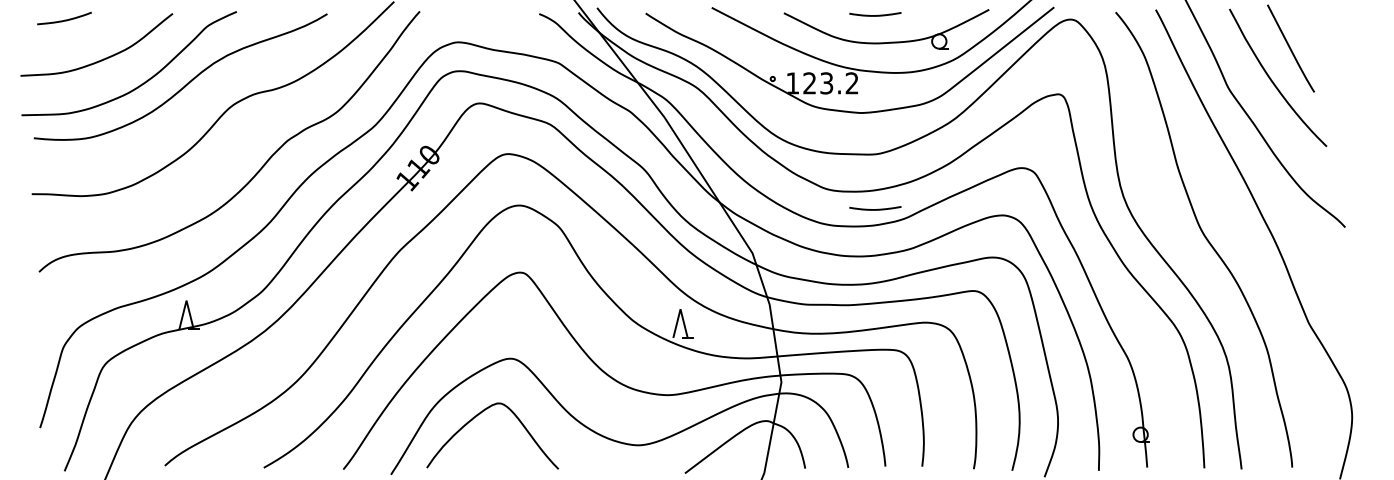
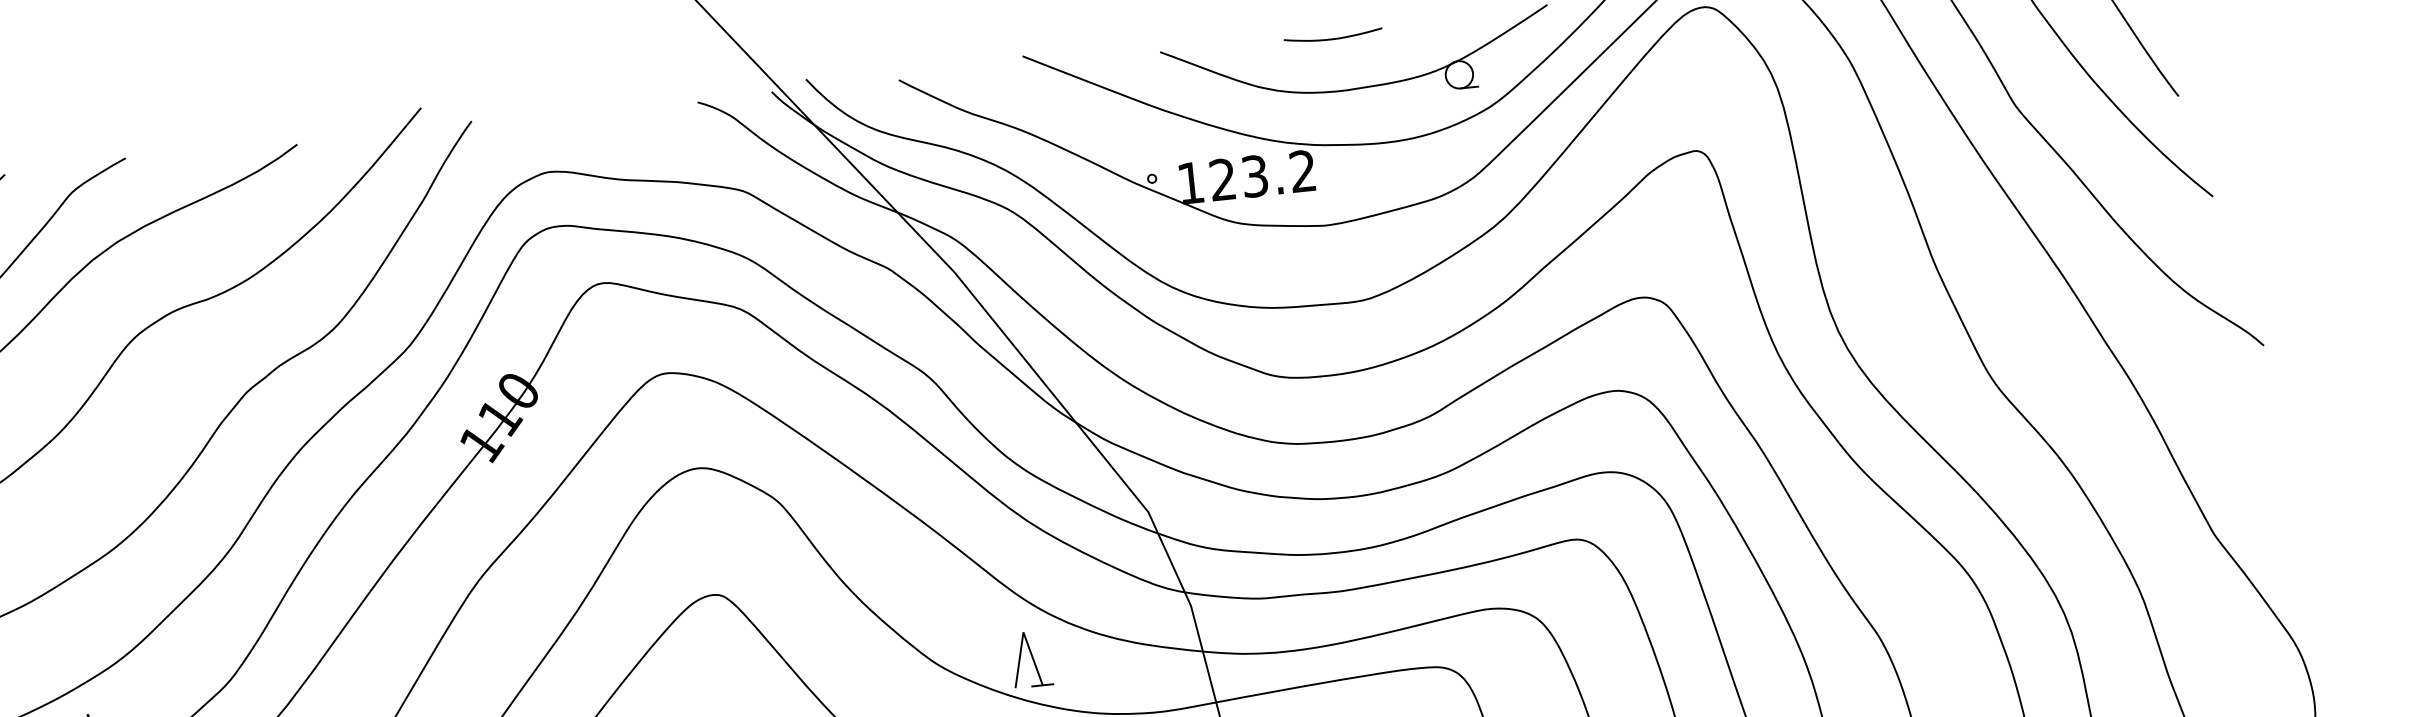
curve: (875, 209) -> (1372, 405), removed

